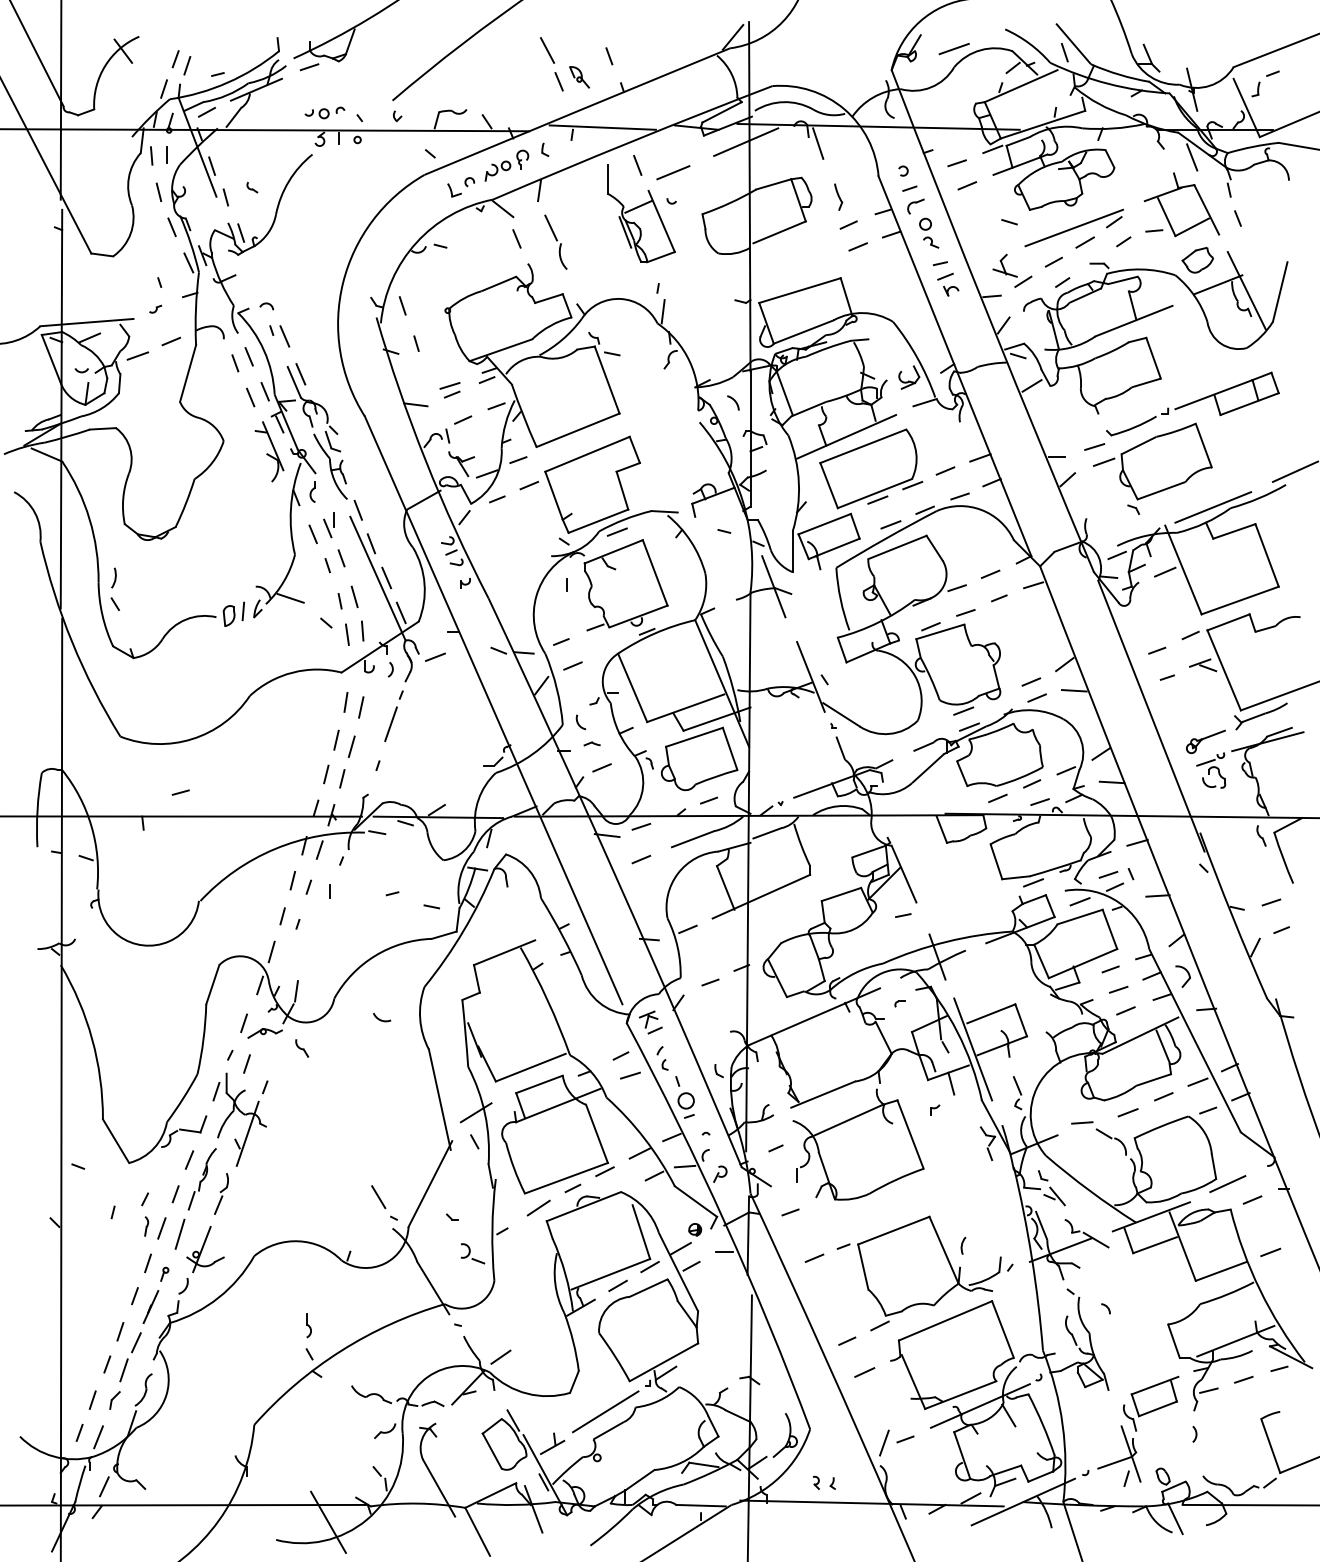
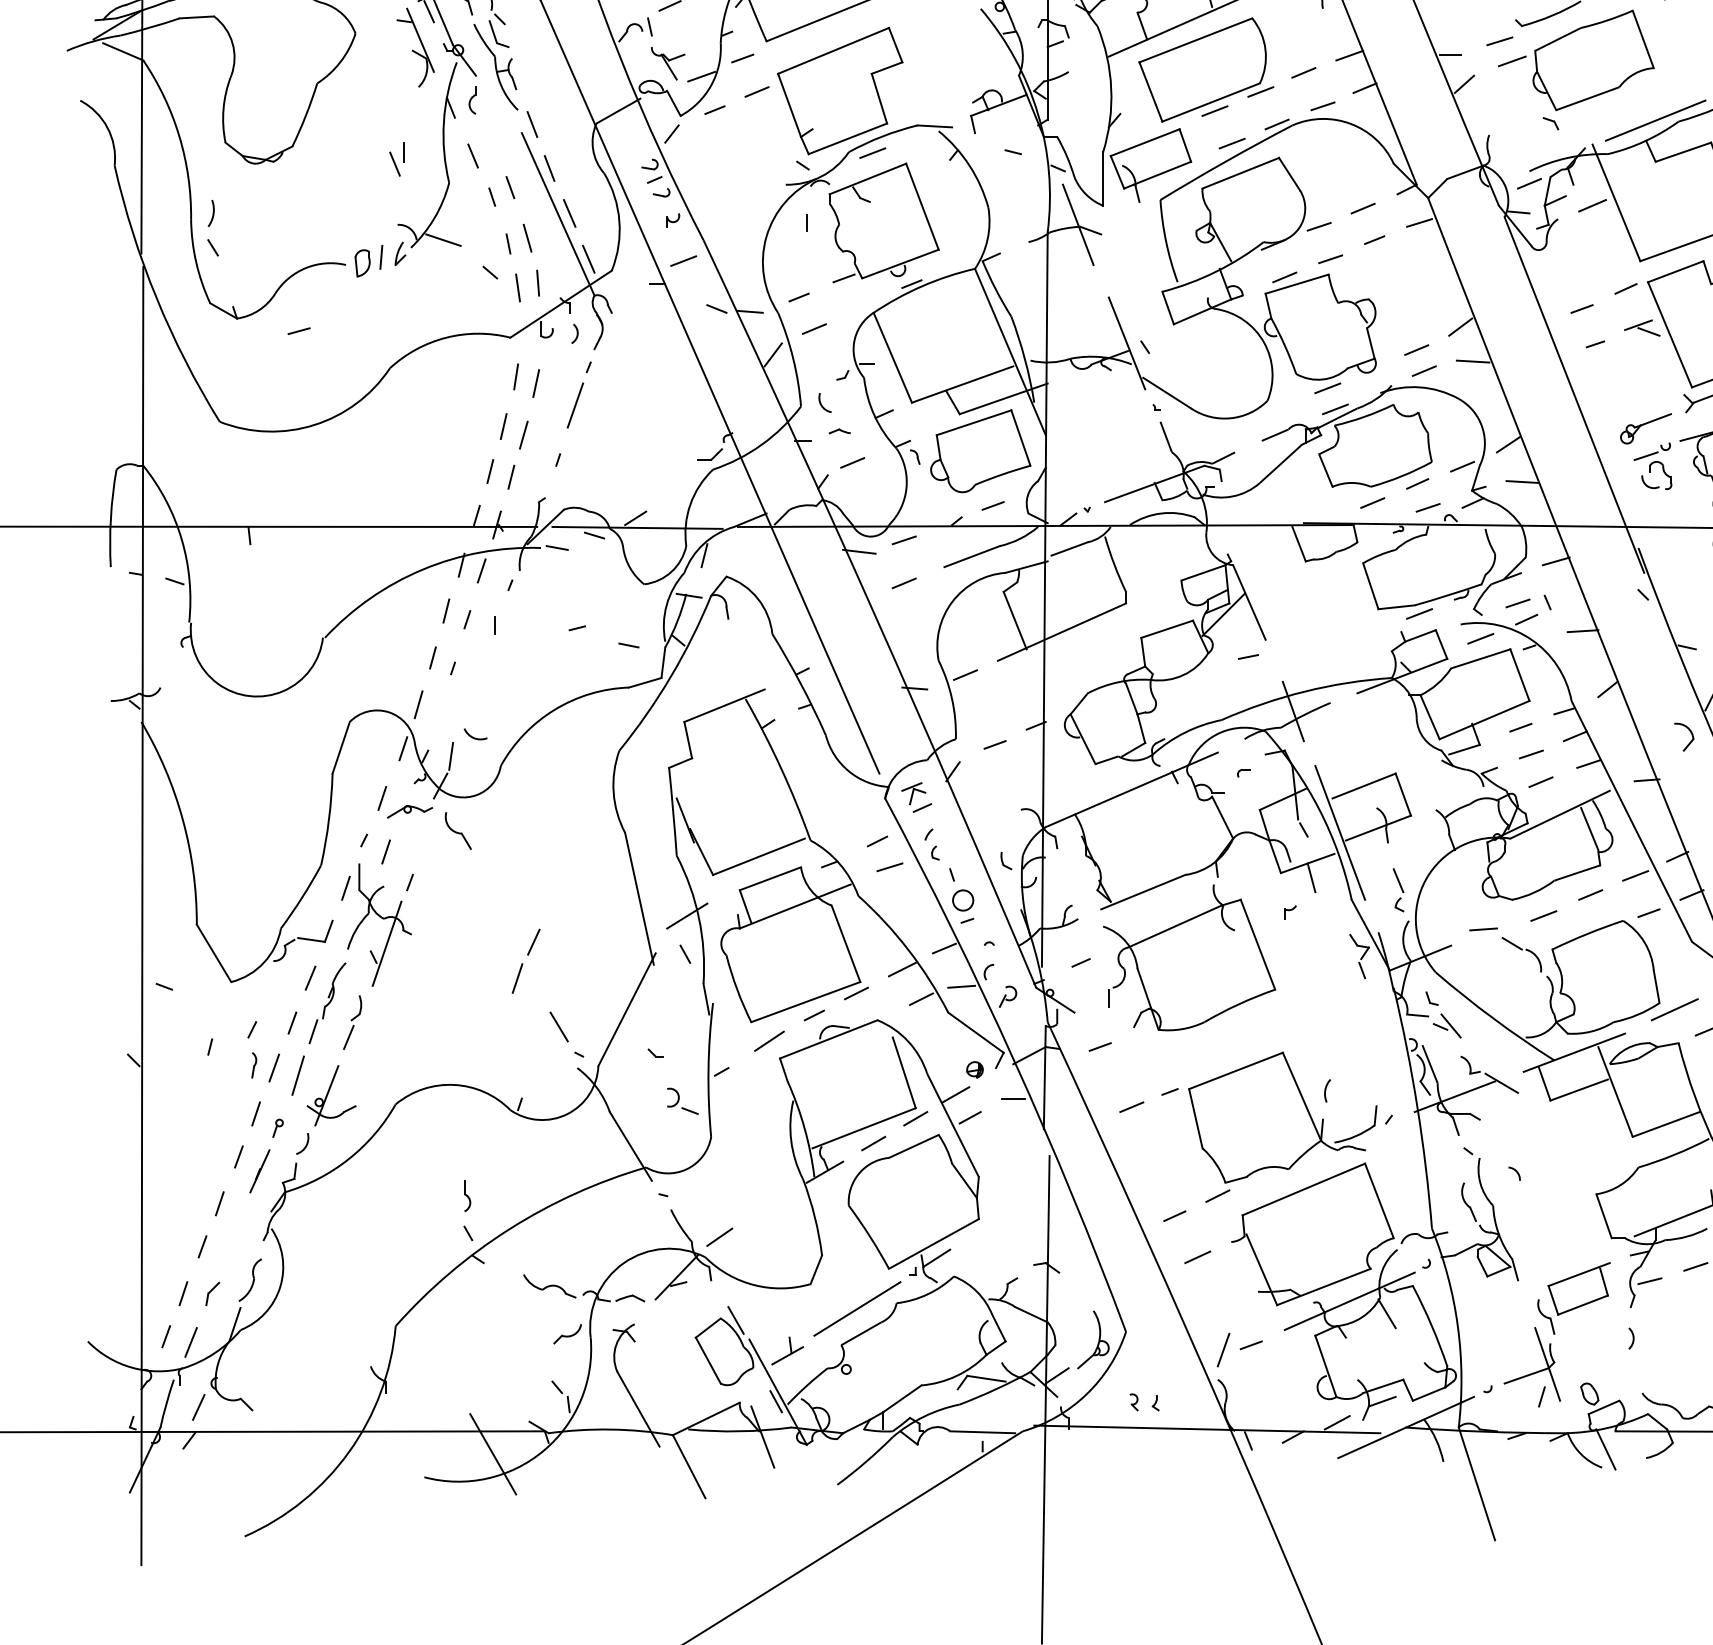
part: (328, 525) -> (395, 160), moved
line: (435, 656) -> (683, 260), moved
line: (180, 792) -> (298, 331), moved
part: (1182, 976) -> (1683, 737), moved
arc: (381, 1019) -> (474, 737), moved
part: (302, 1048) -> (459, 831), size x1.6
part: (130, 1357) -> (526, 961), moved

